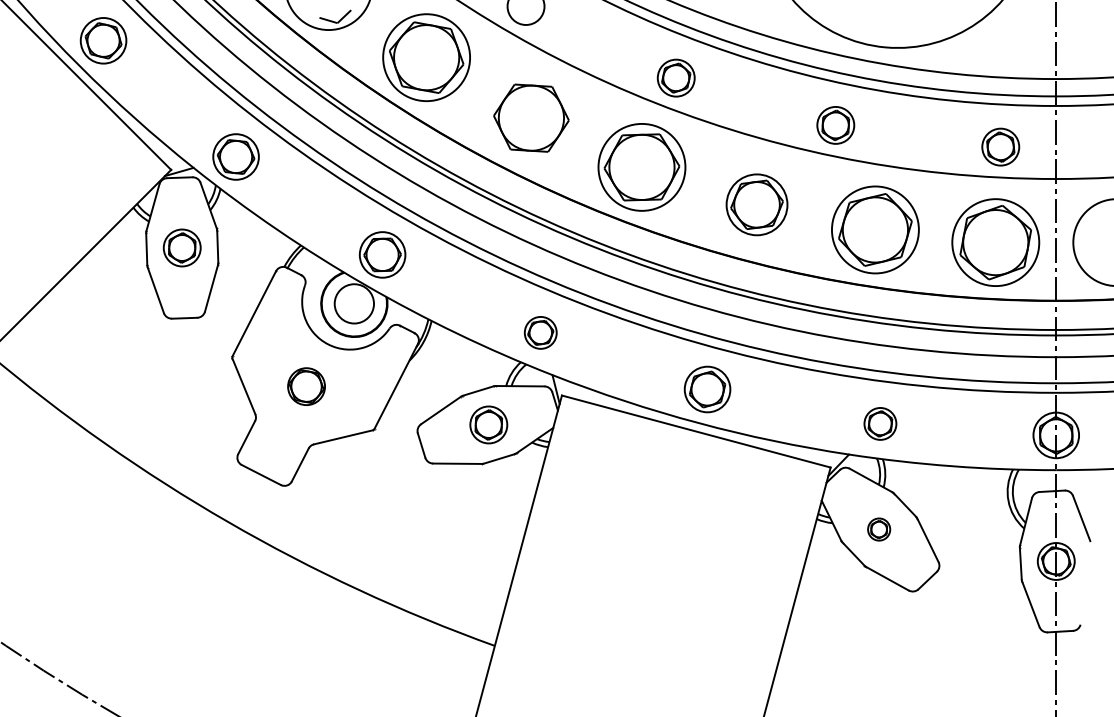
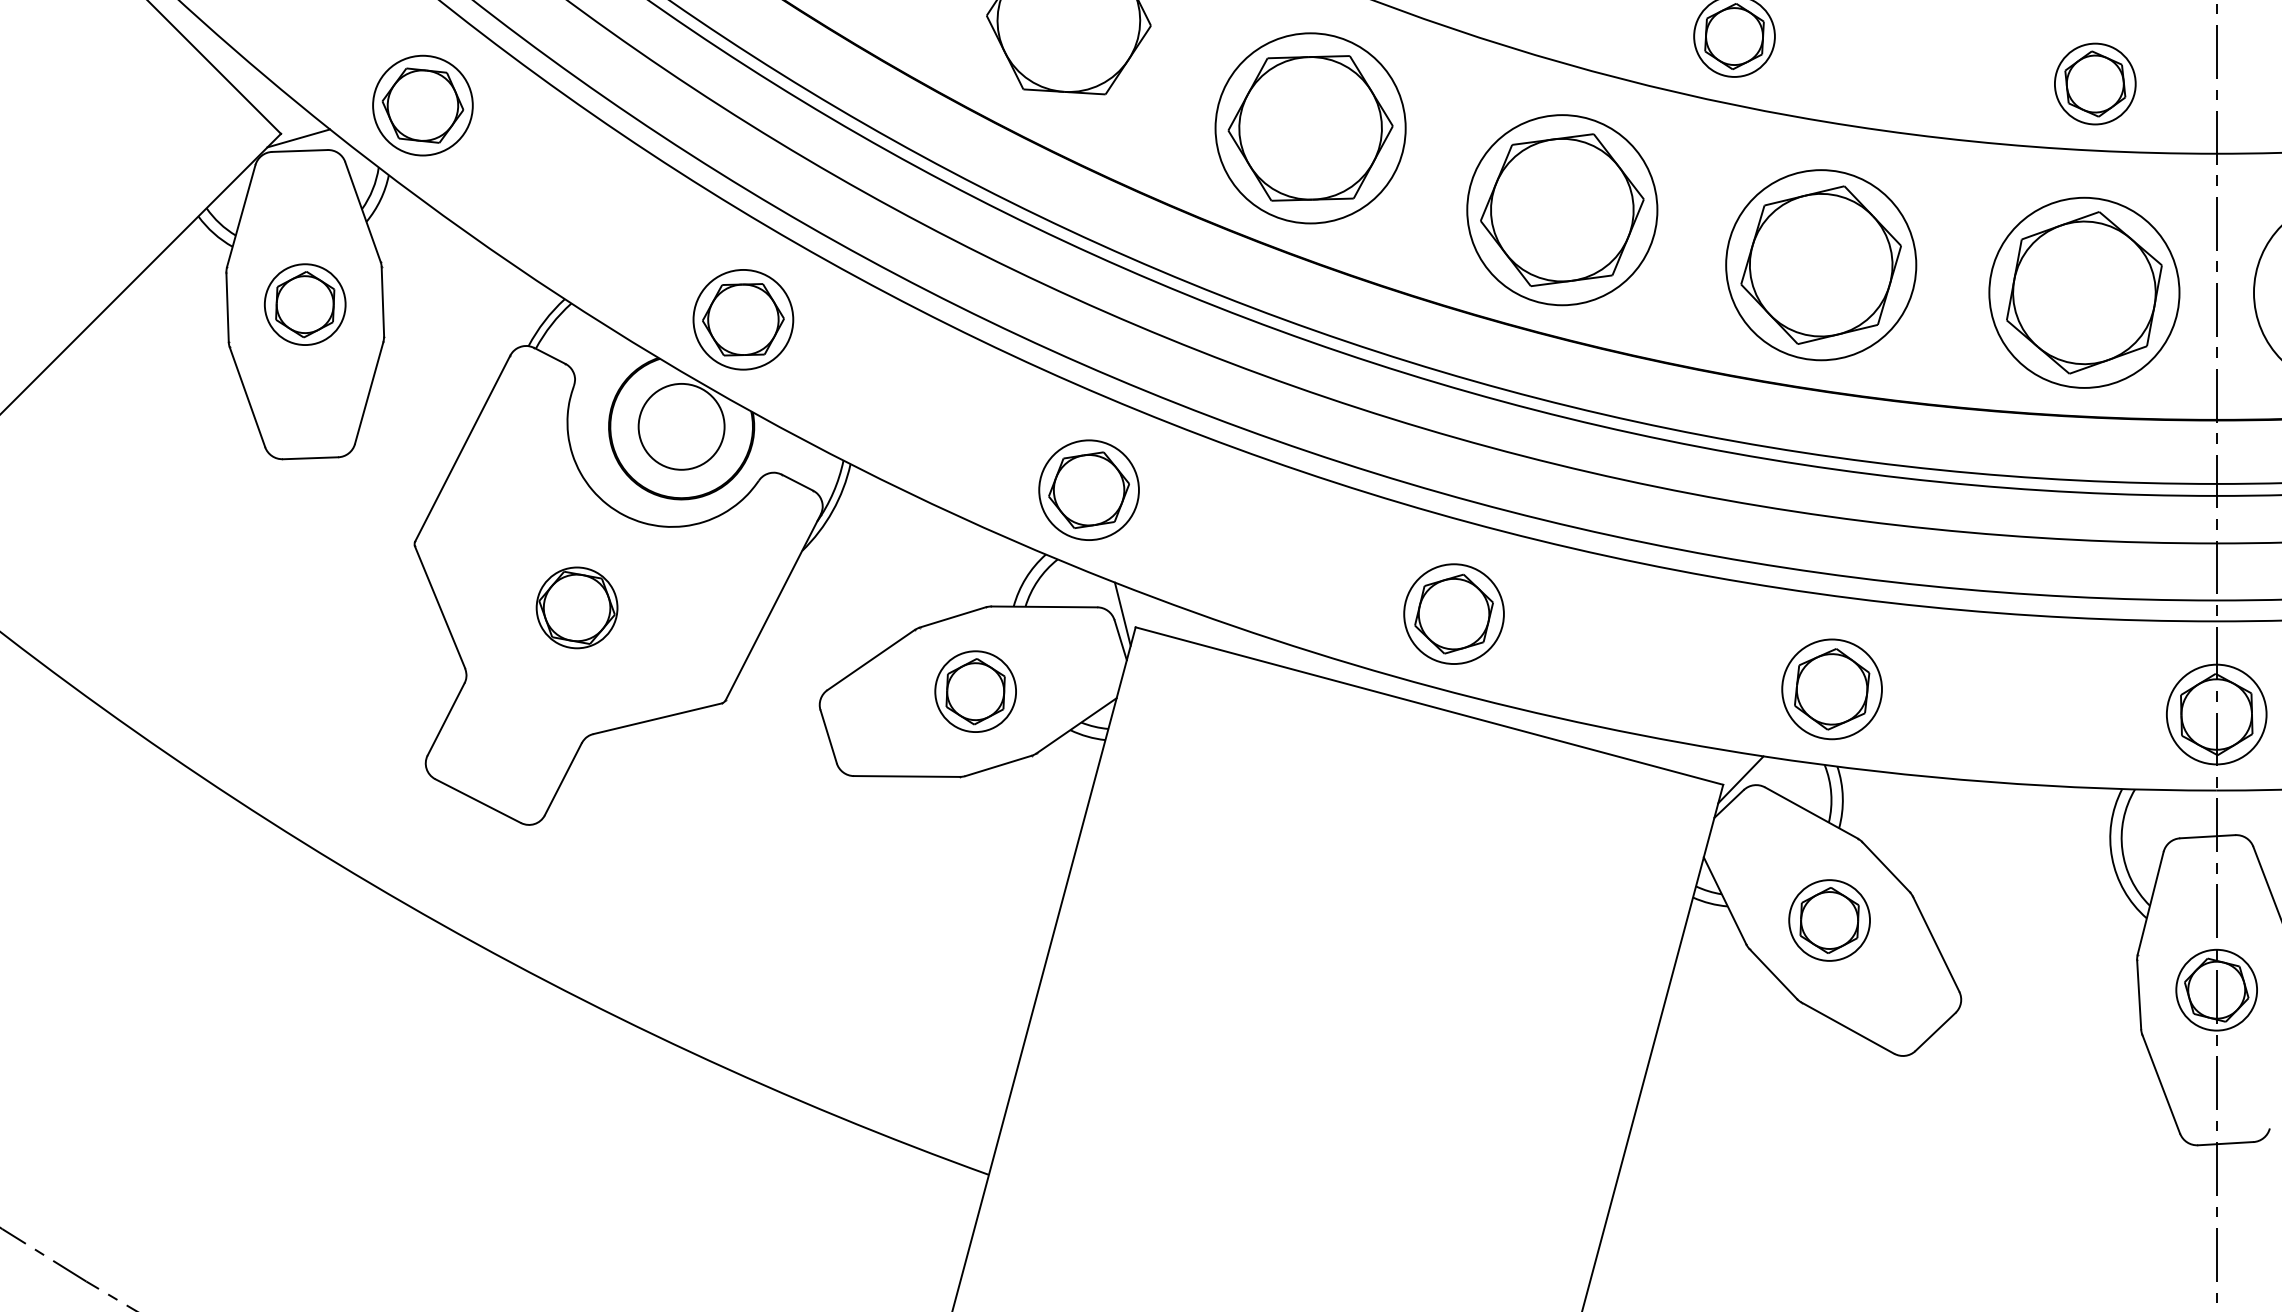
part: (756, 204) -> (1561, 209), size x1.43
part: (540, 332) -> (1088, 489), size x1.43
part: (880, 423) -> (1832, 688), size x1.43
part: (878, 529) -> (1827, 920), size x1.67

